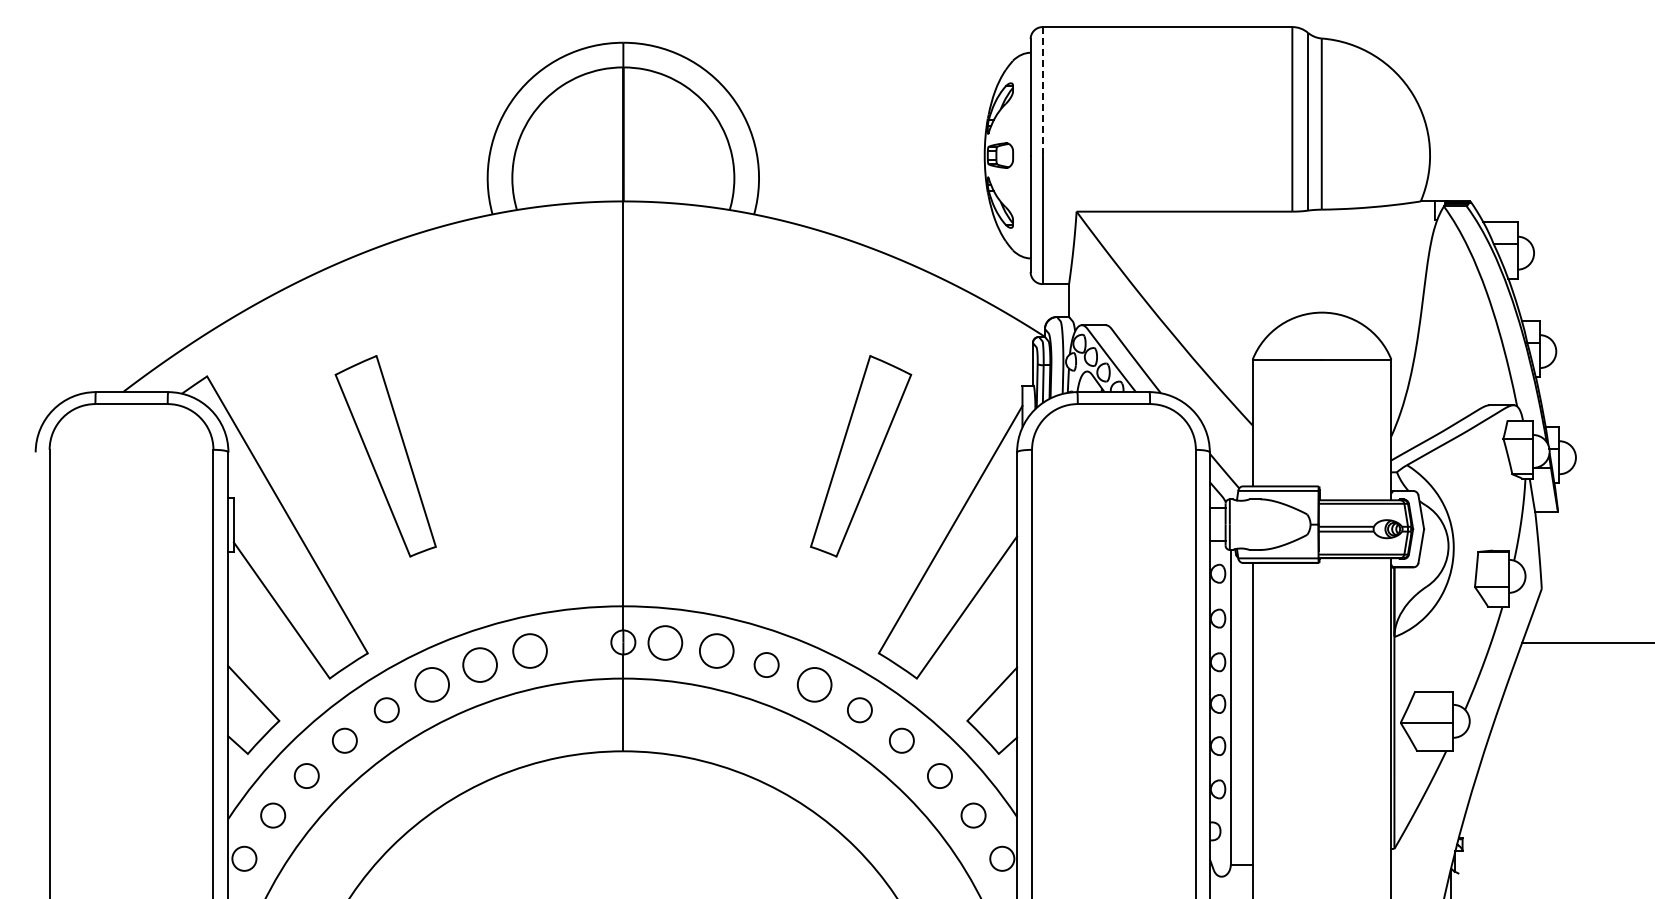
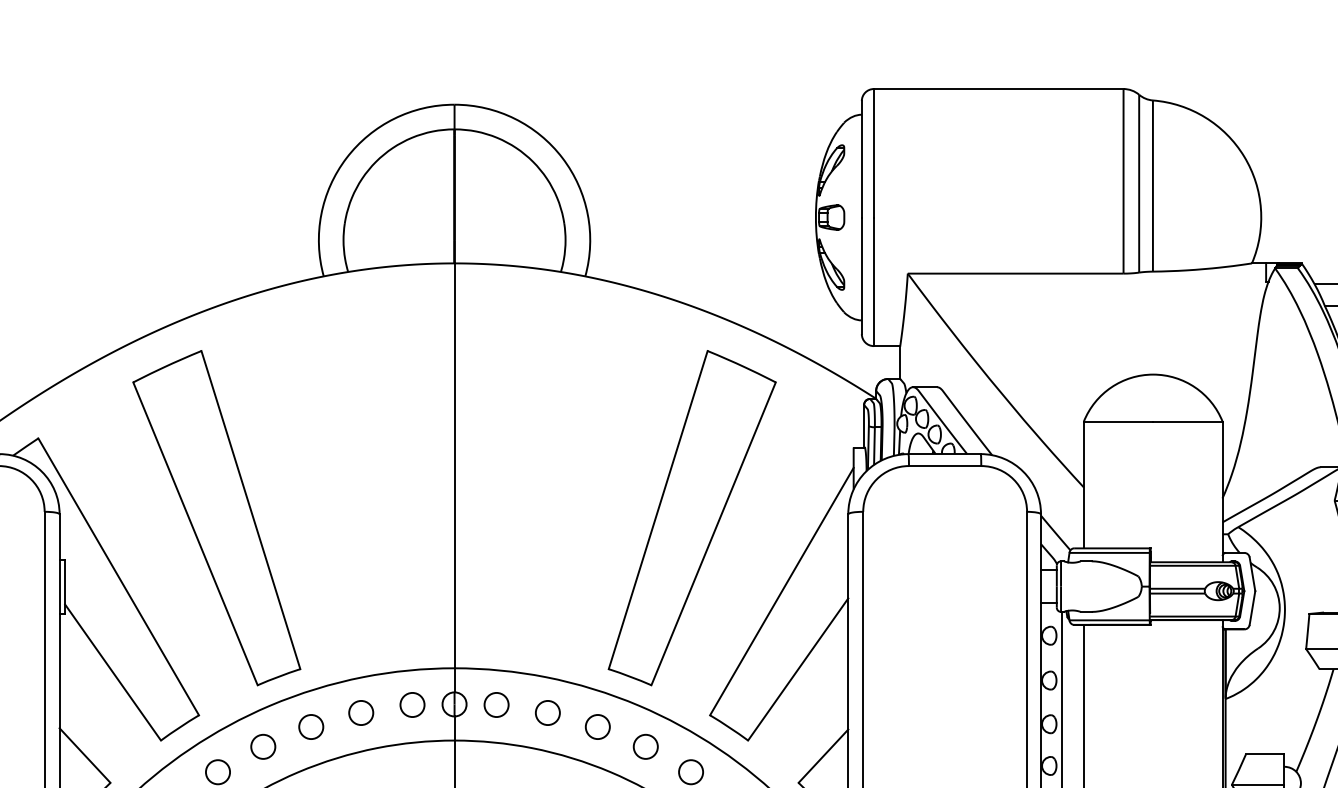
line: (1042, 91) -> (873, 153), dashed -> solid
part: (385, 456) -> (216, 518), size x1.67
part: (860, 456) -> (691, 518), size x1.67
circle: (581, 642) -> (412, 704), added
circle: (665, 642) -> (496, 704), size x0.71
circle: (529, 650) -> (360, 712), size x0.71
circle: (716, 650) -> (547, 712), size x0.71
circle: (479, 664) -> (310, 726), size x0.71
circle: (431, 684) -> (262, 746), size x0.71
circle: (814, 684) -> (645, 746), size x0.71

